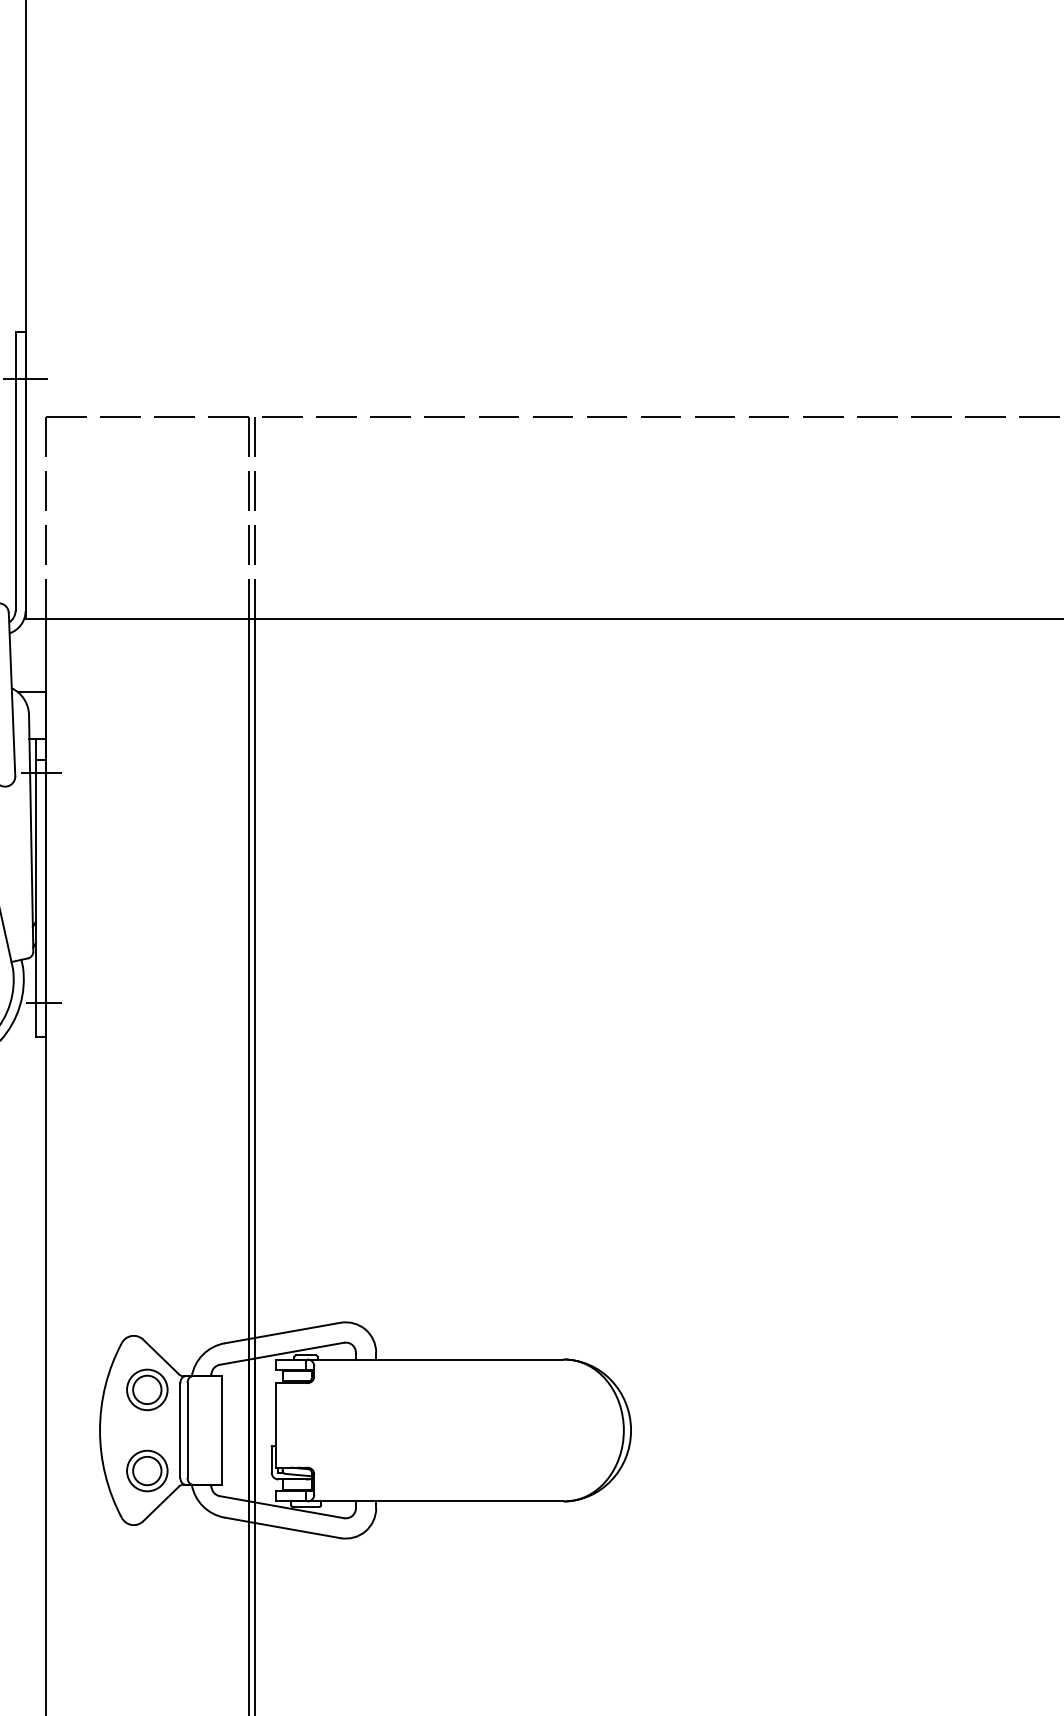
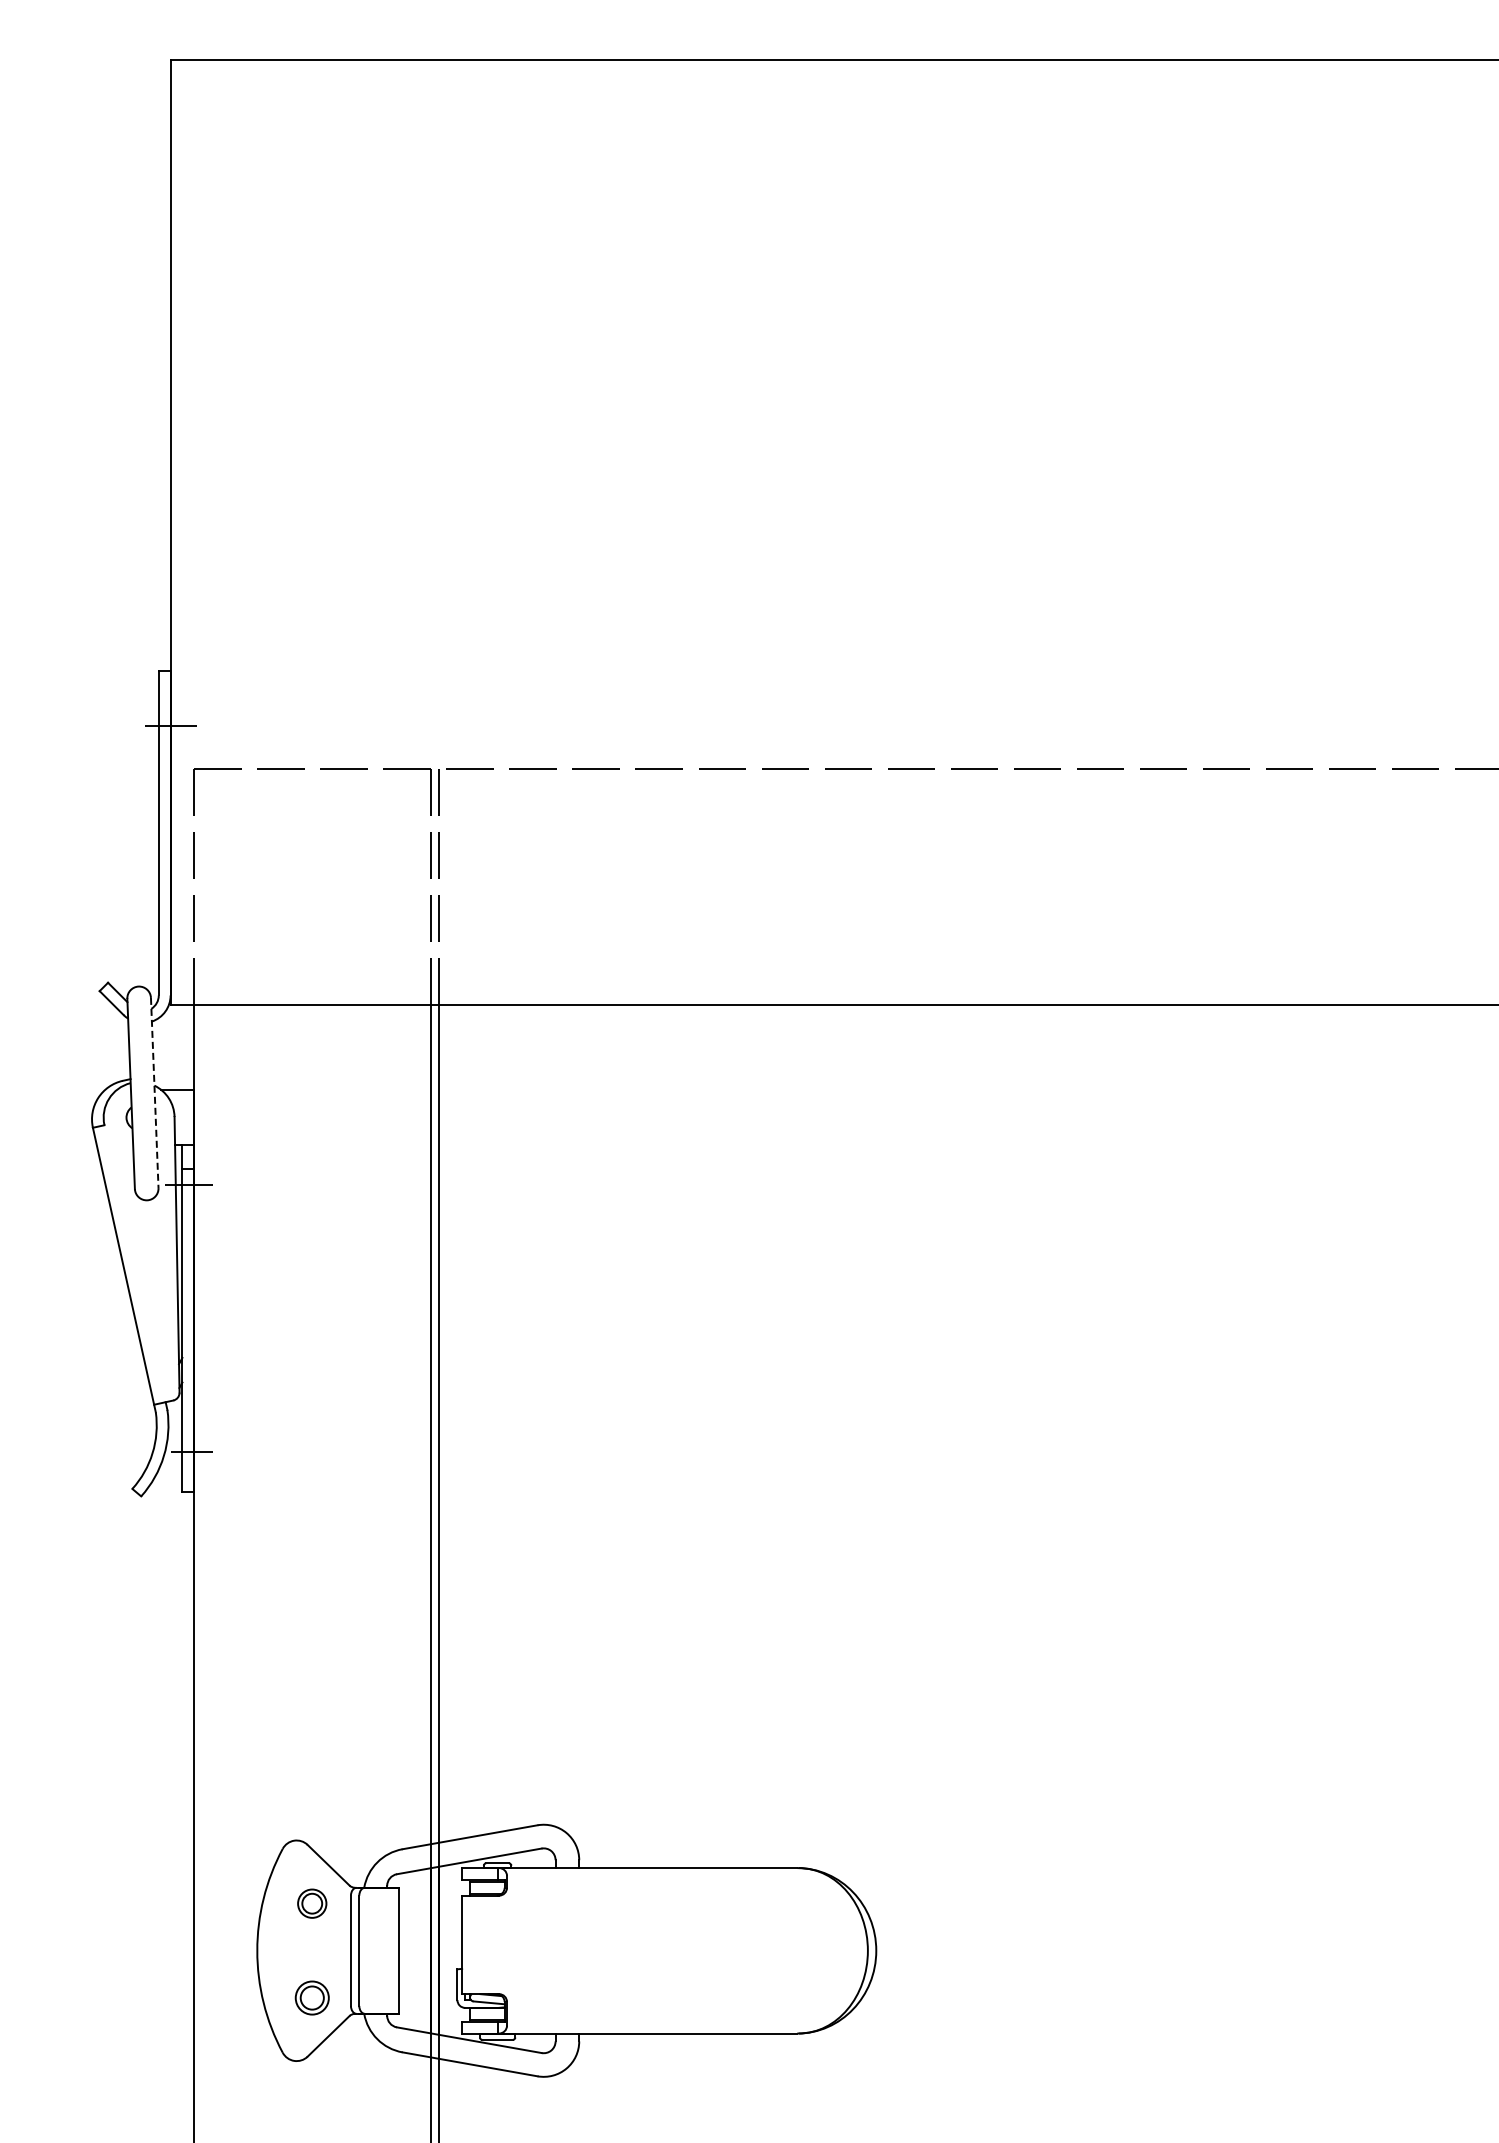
line: (11, 694) -> (154, 1093), solid -> dashed
part: (146, 1389) -> (311, 1903), size x0.6
part: (146, 1470) -> (311, 1997), size x0.7

